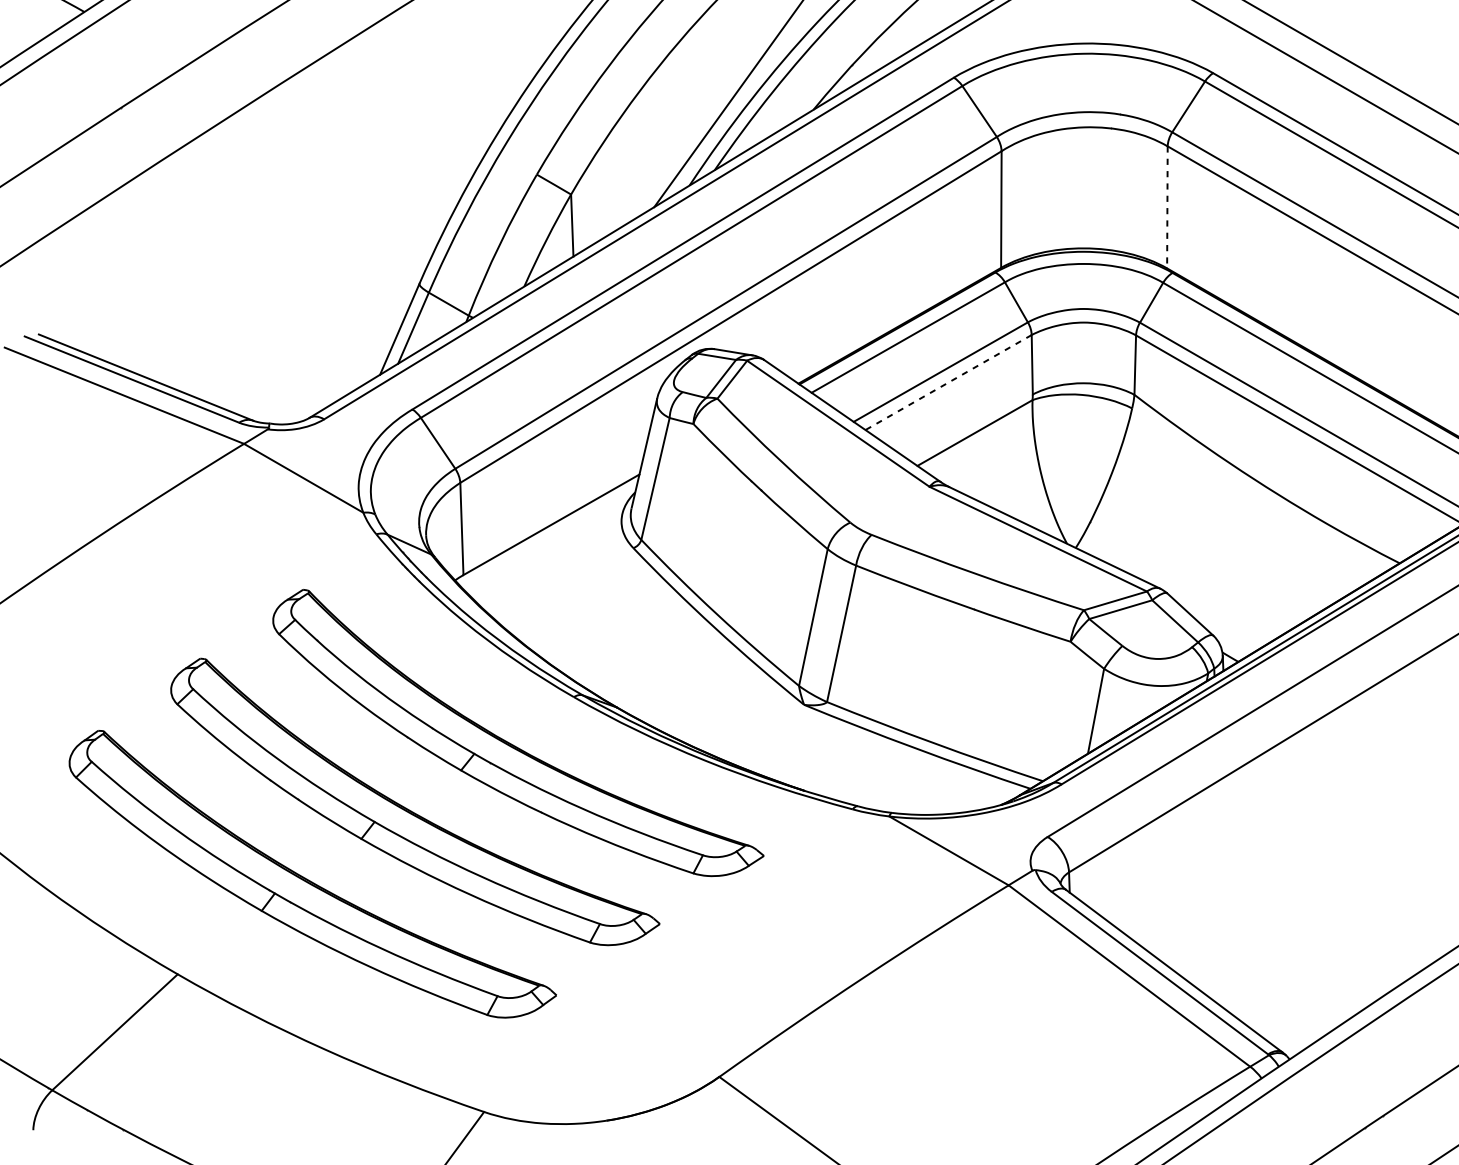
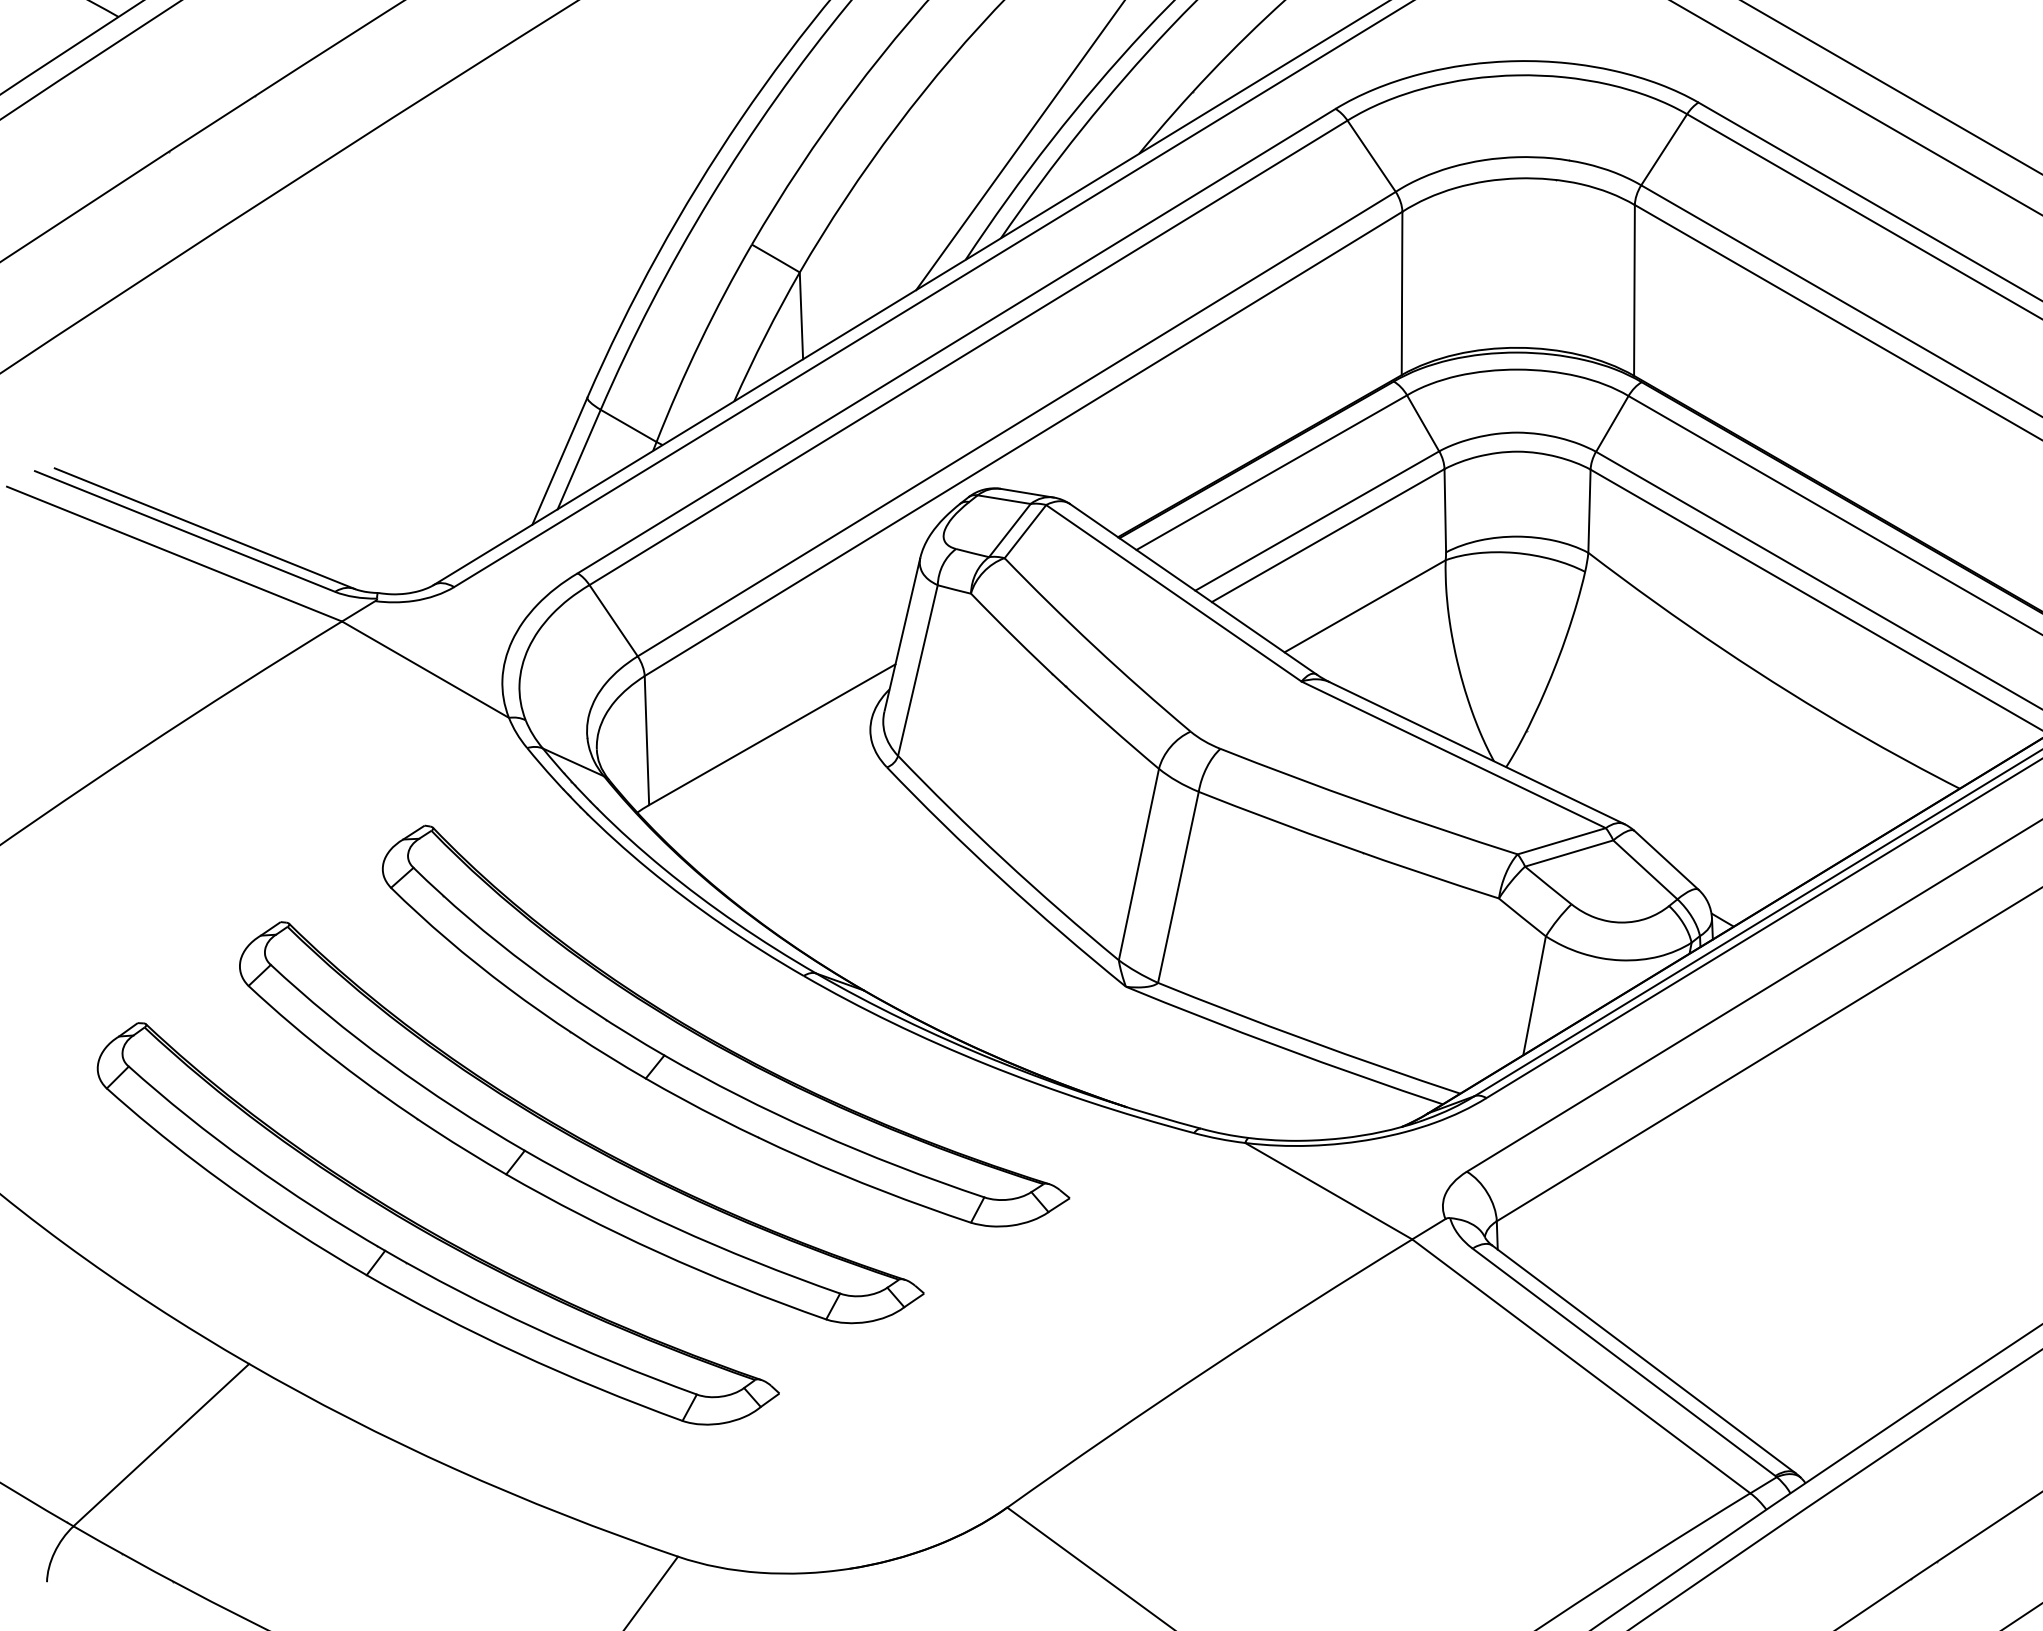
line: (1167, 207) -> (1634, 290), dashed -> solid
line: (948, 382) -> (1328, 535), dashed -> solid

